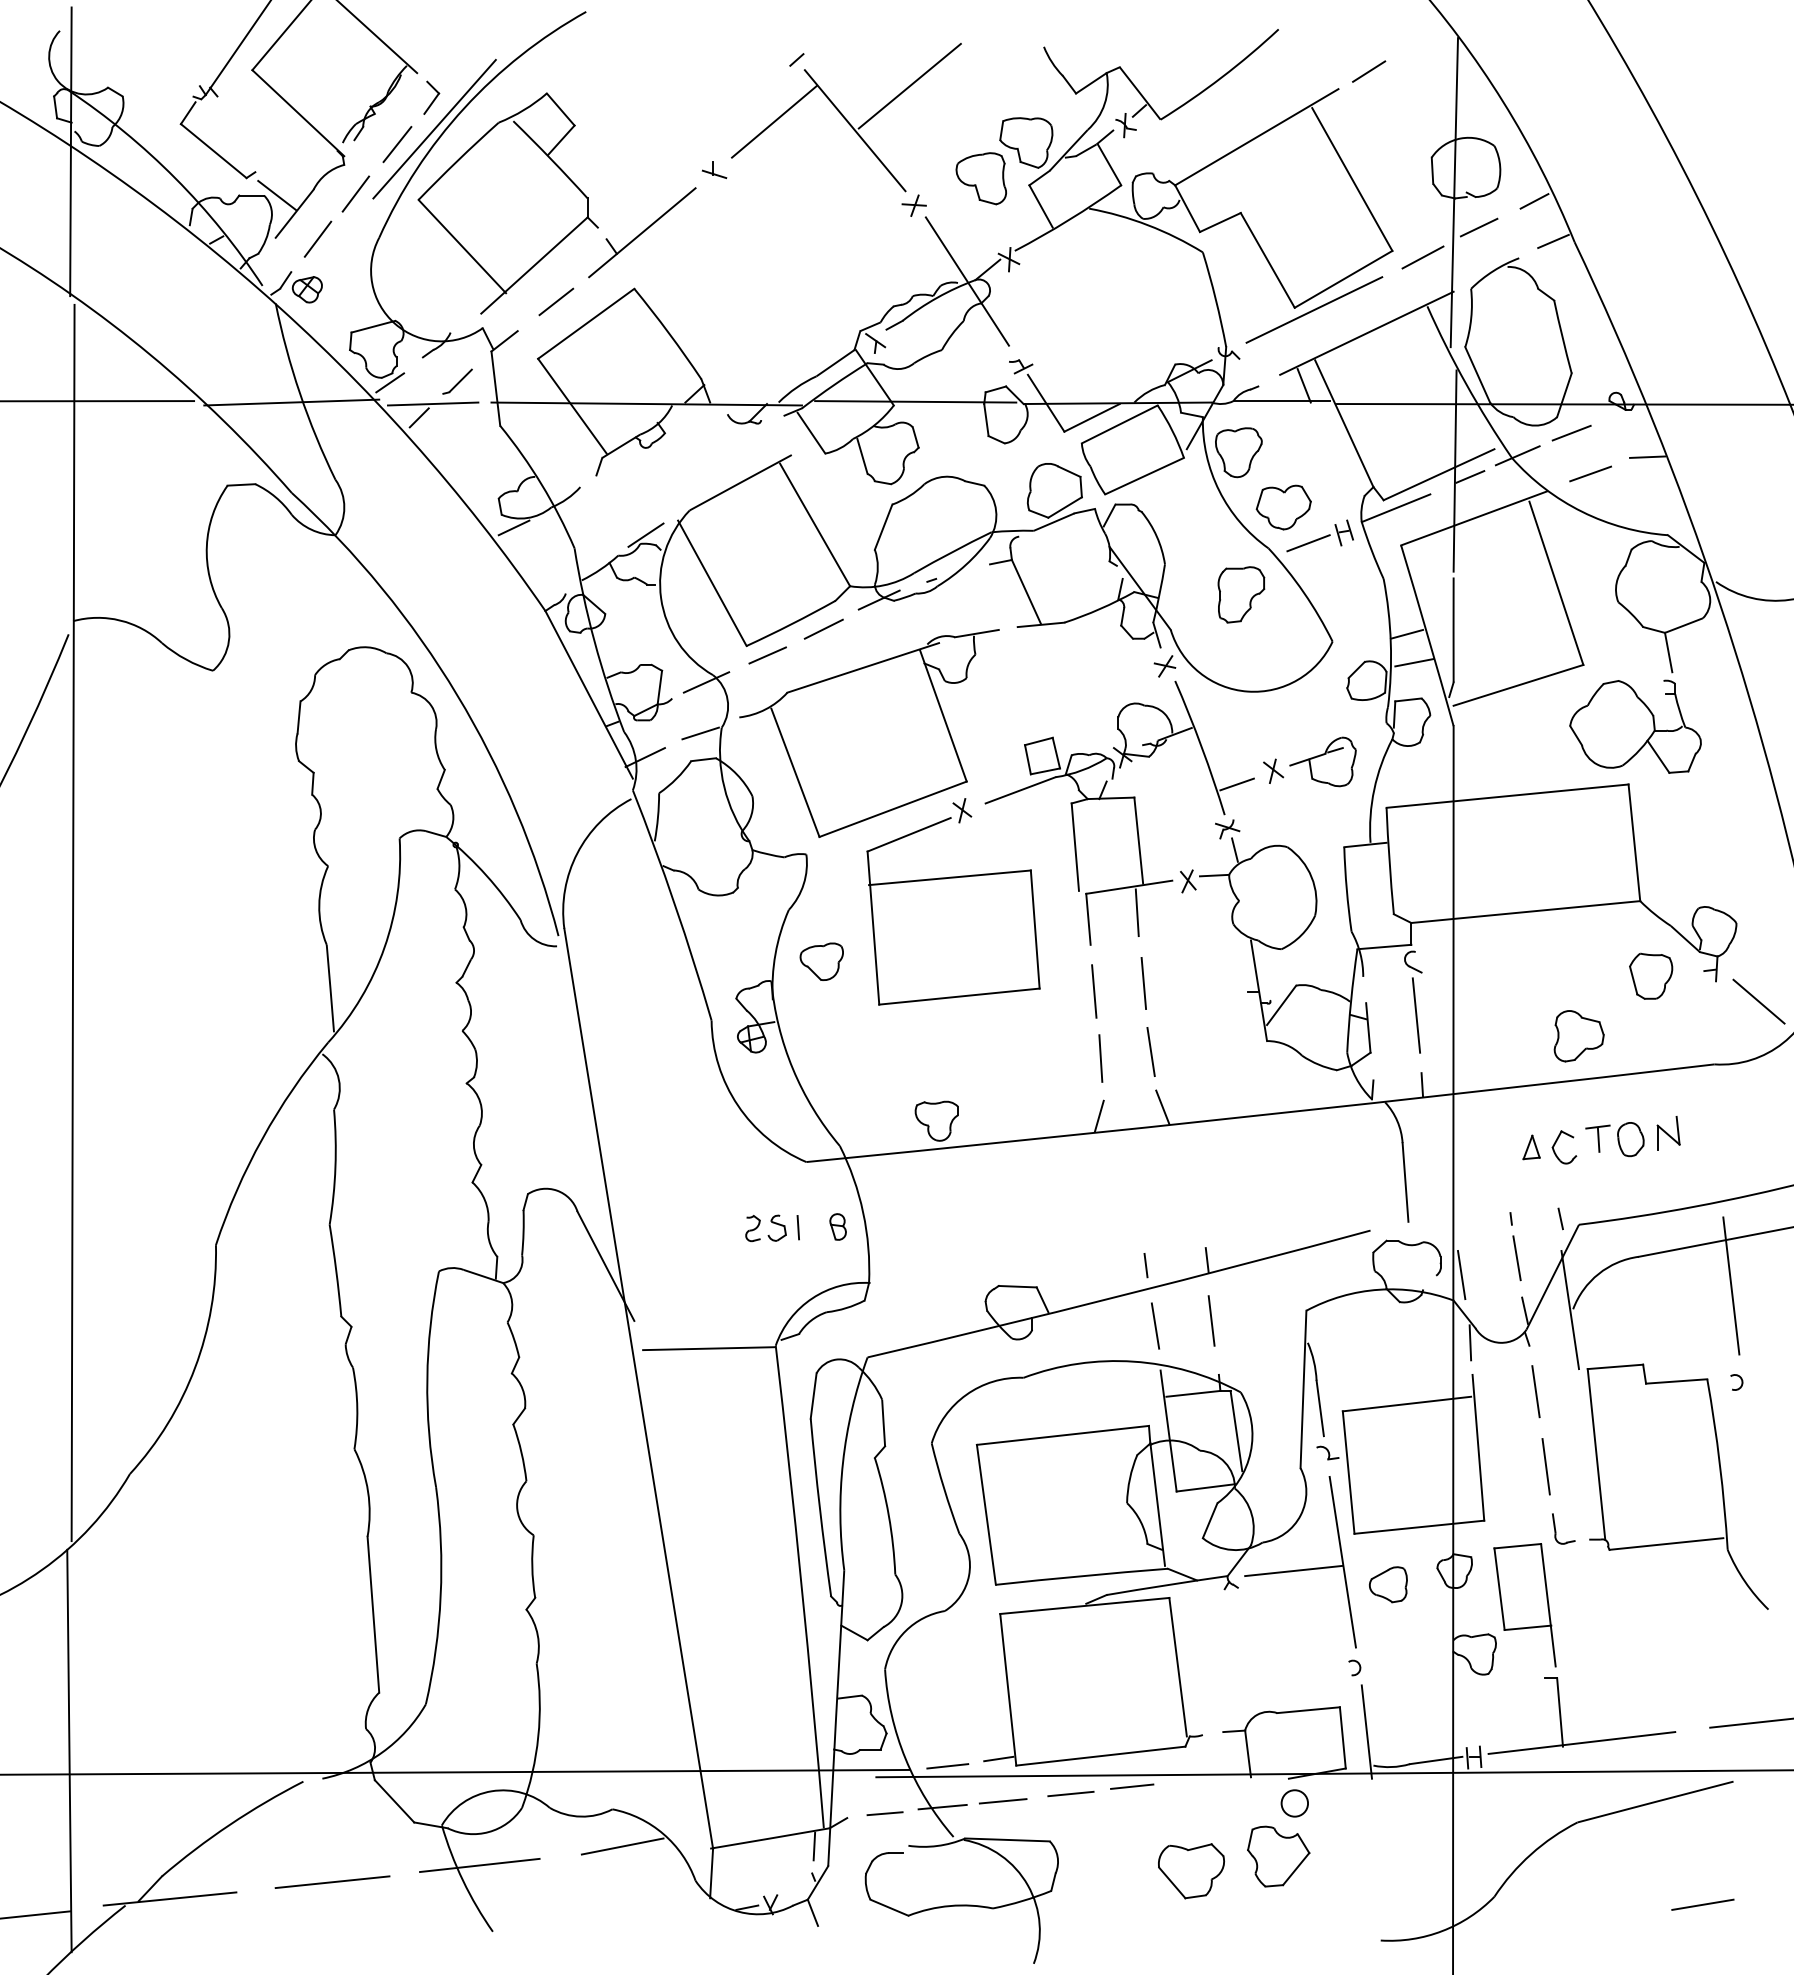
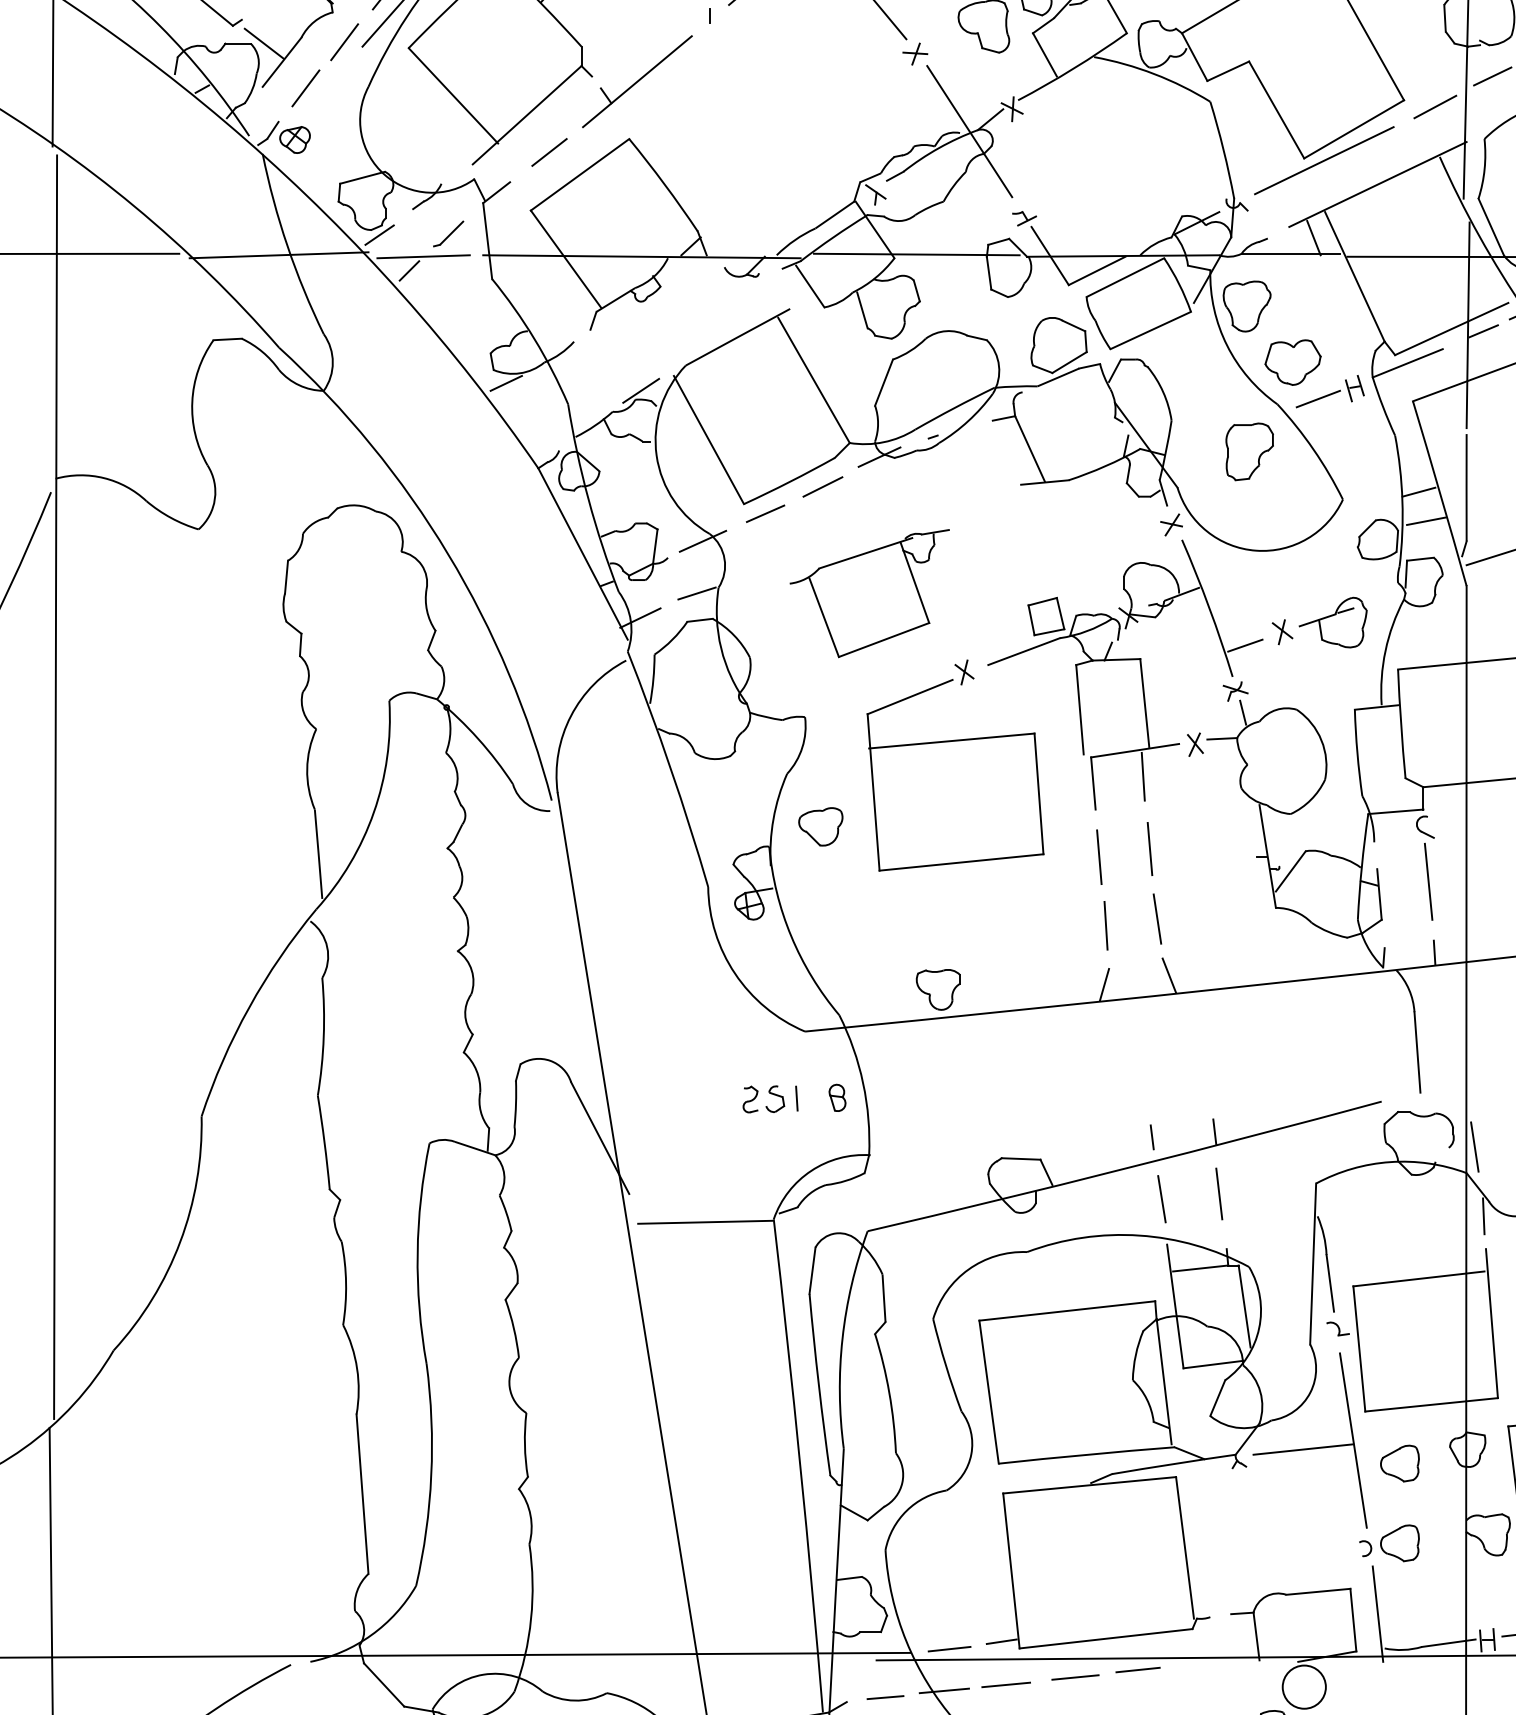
line: (714, 174) -> (711, 22), removed
part: (869, 733) -> (869, 593), size x0.6
part: (1388, 1662) -> (1400, 1543), added
circle: (1294, 1803) -> (1303, 1687), size x1.6

